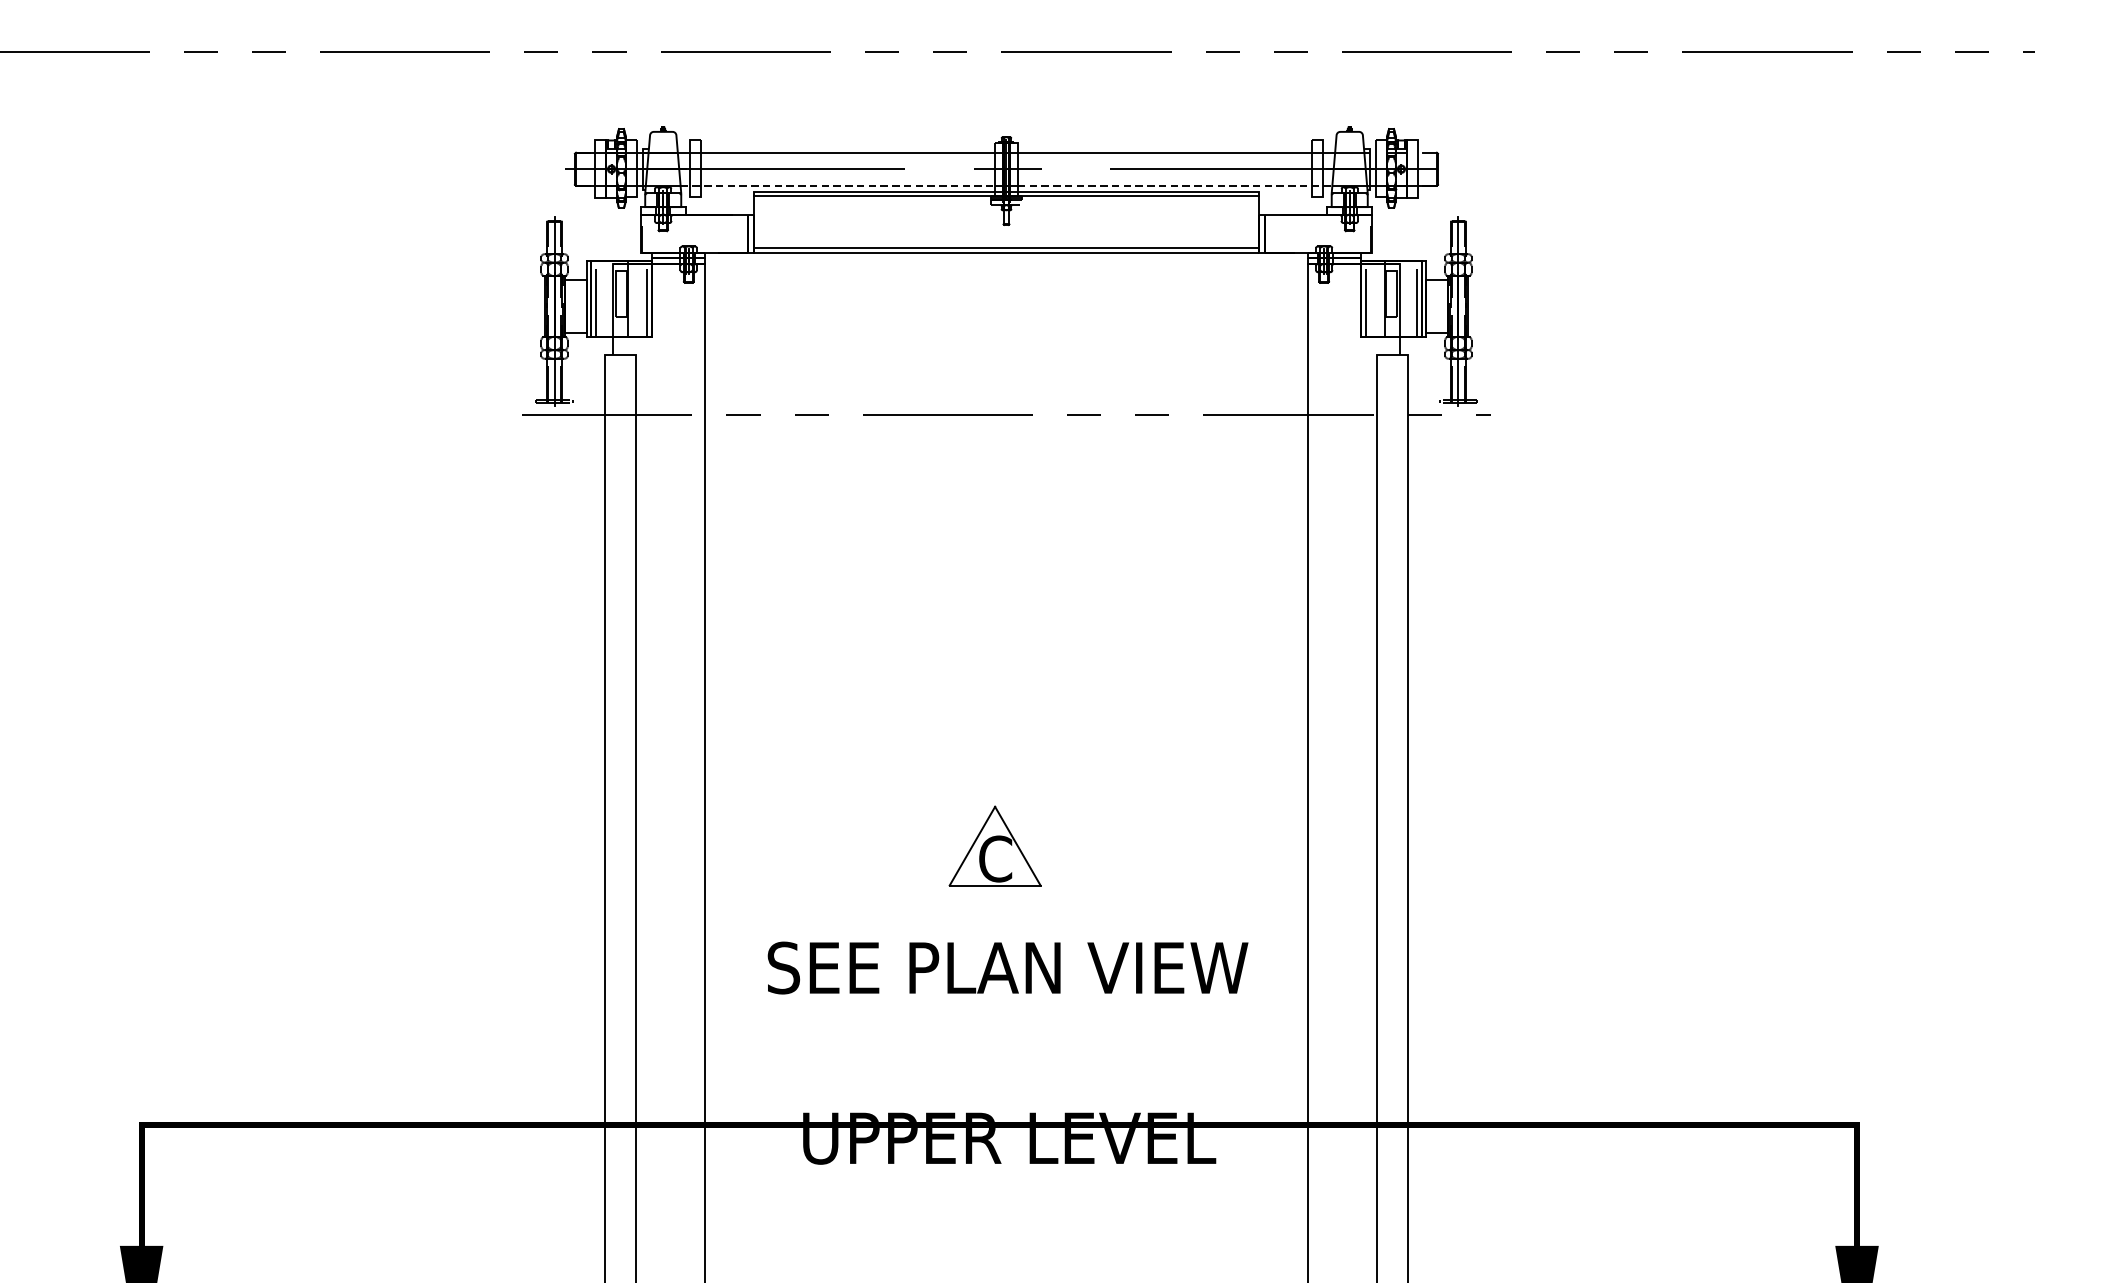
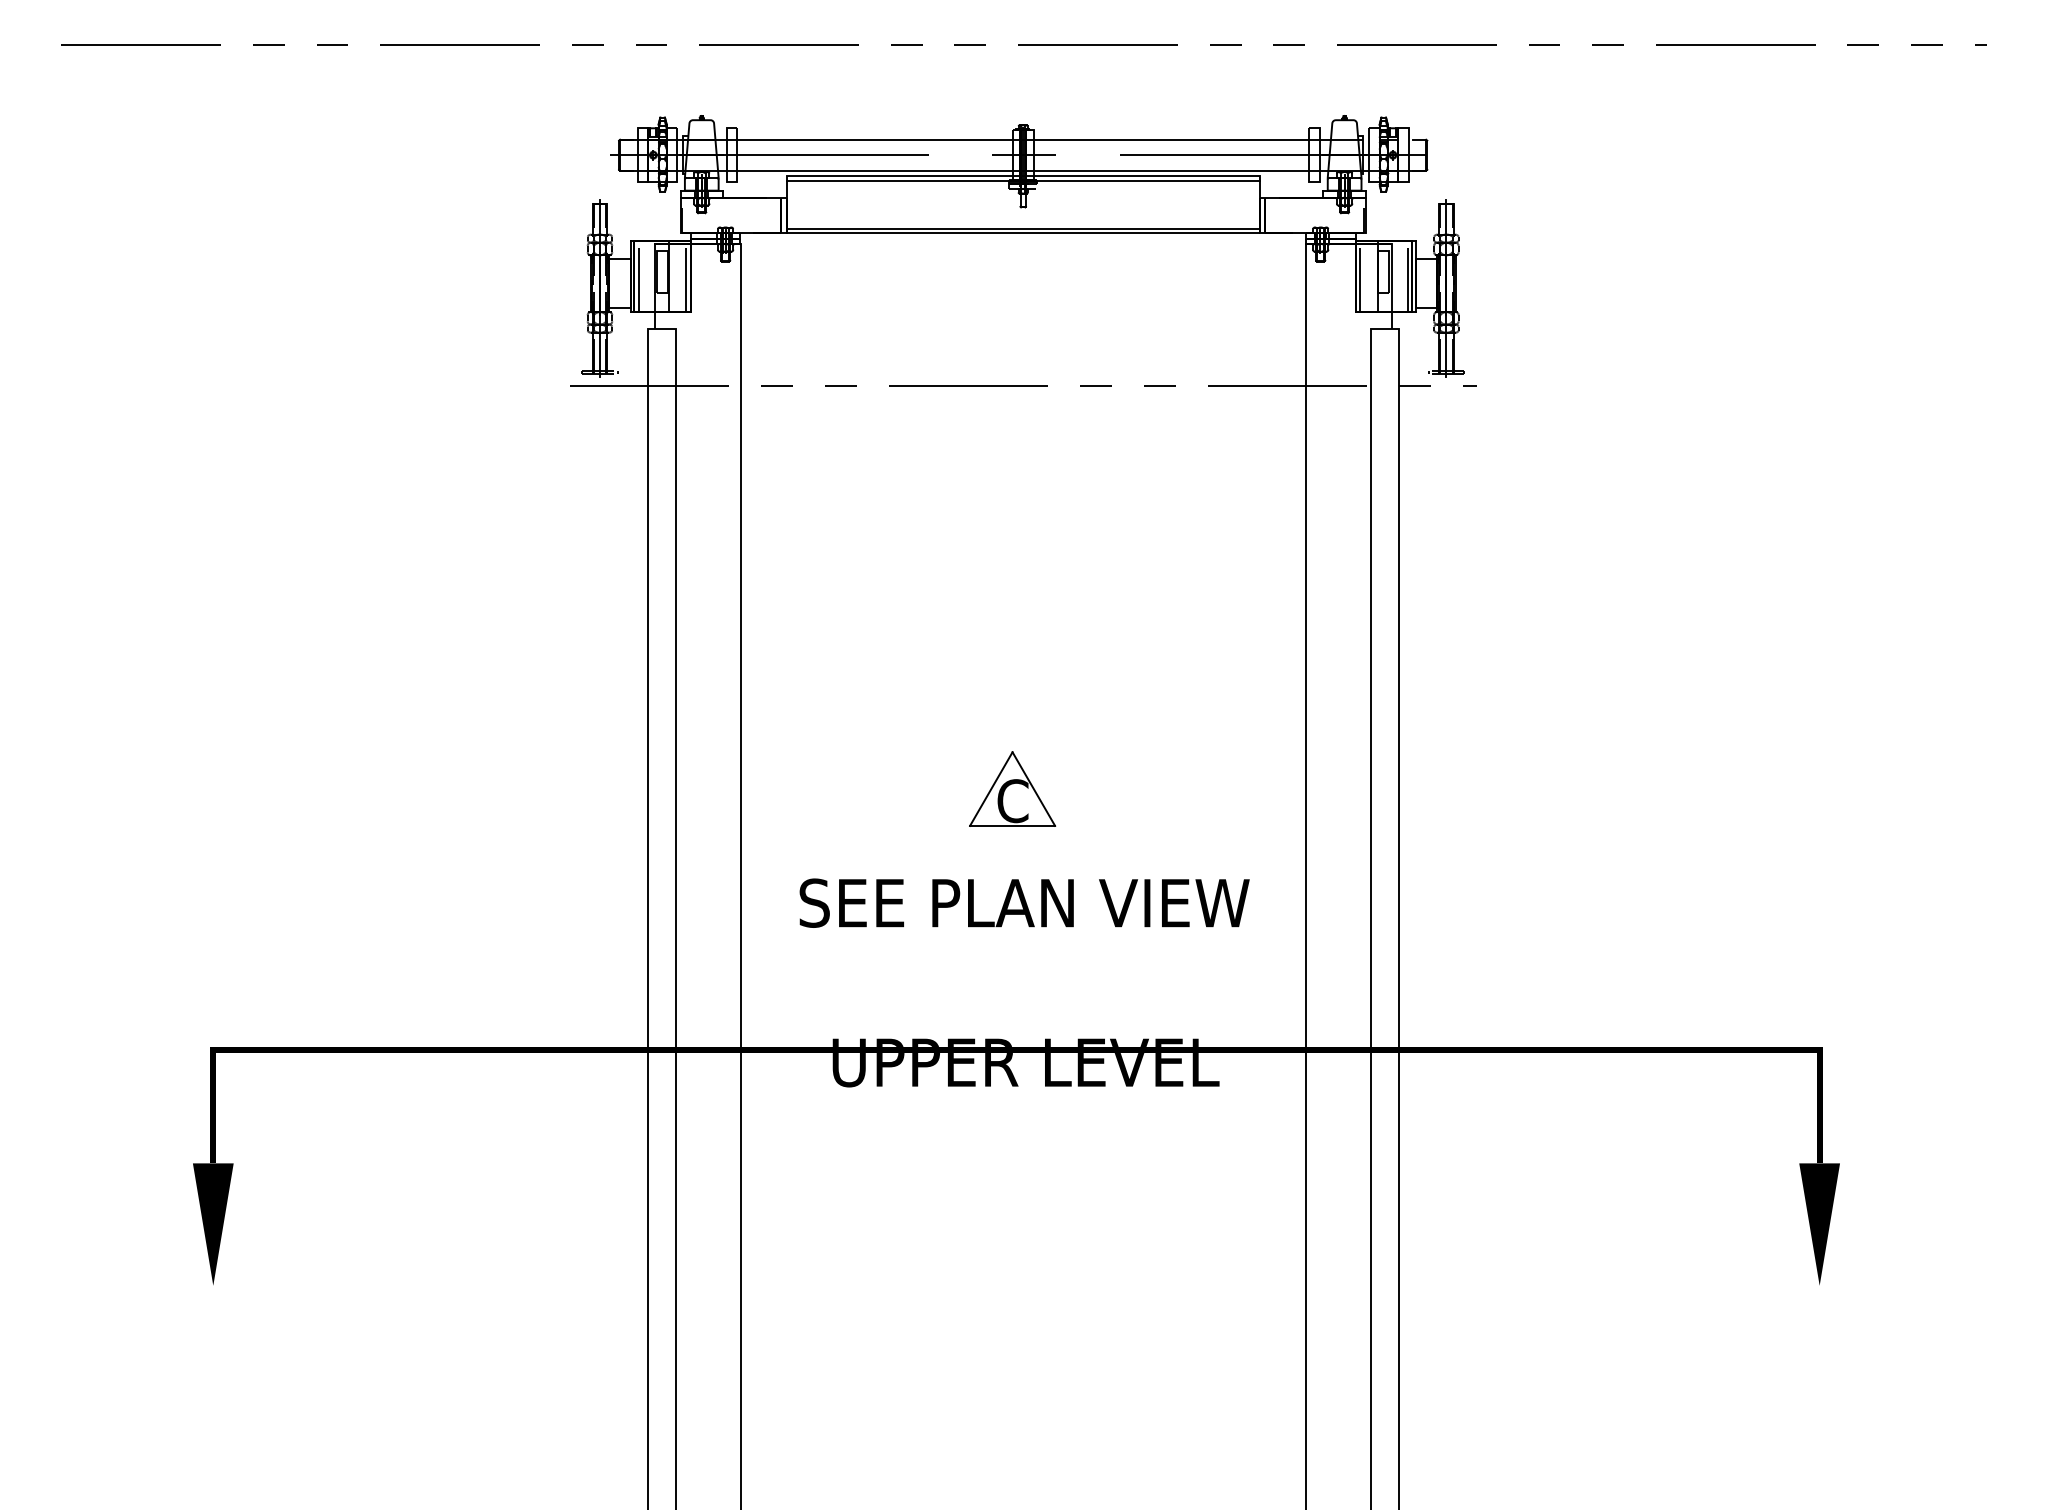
line: (838, 185) -> (865, 170), dashed -> solid
line: (1175, 185) -> (1181, 170), dashed -> solid

